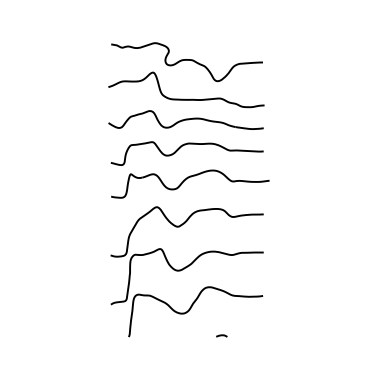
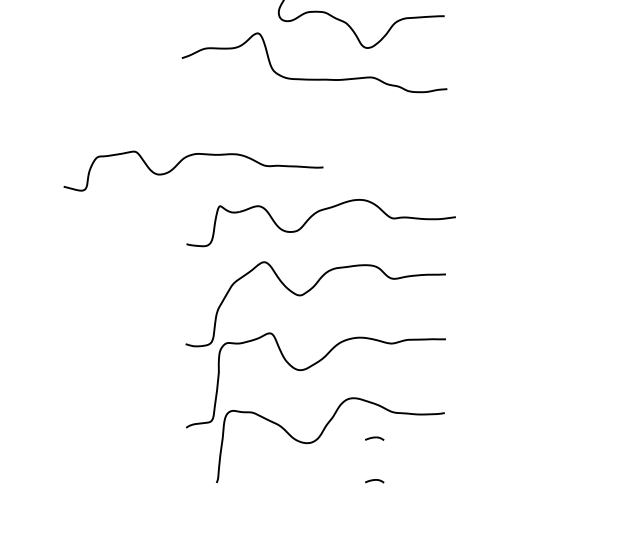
part: (185, 119) -> (312, 113), removed
curve: (183, 146) -> (187, 159), moved
curve: (221, 310) -> (374, 437), added

